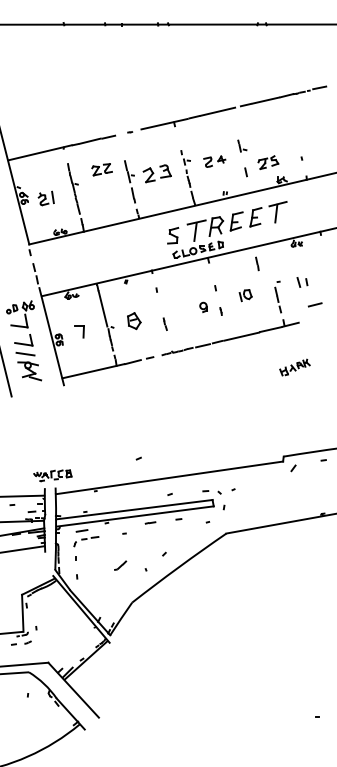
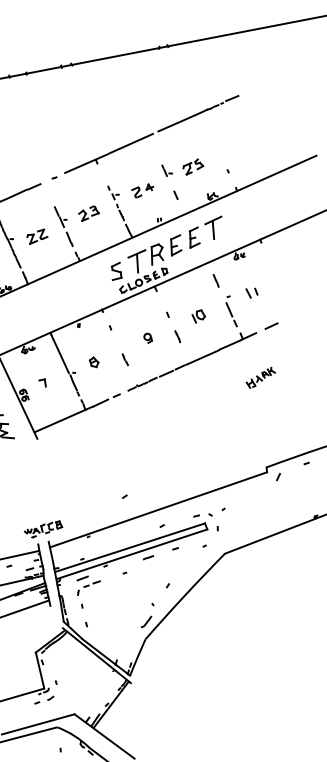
part: (268, 162) -> (193, 166), moved
part: (101, 169) -> (36, 236), moved
part: (156, 173) -> (88, 213), size x0.71
line: (257, 263) -> (216, 280), moved
line: (314, 304) -> (270, 325), moved
part: (203, 306) -> (147, 337), moved
part: (220, 311) -> (177, 336), size x1.67
part: (134, 320) -> (94, 361), size x0.62
part: (79, 331) -> (42, 383), size x0.62
line: (120, 565) -> (146, 621), moved

